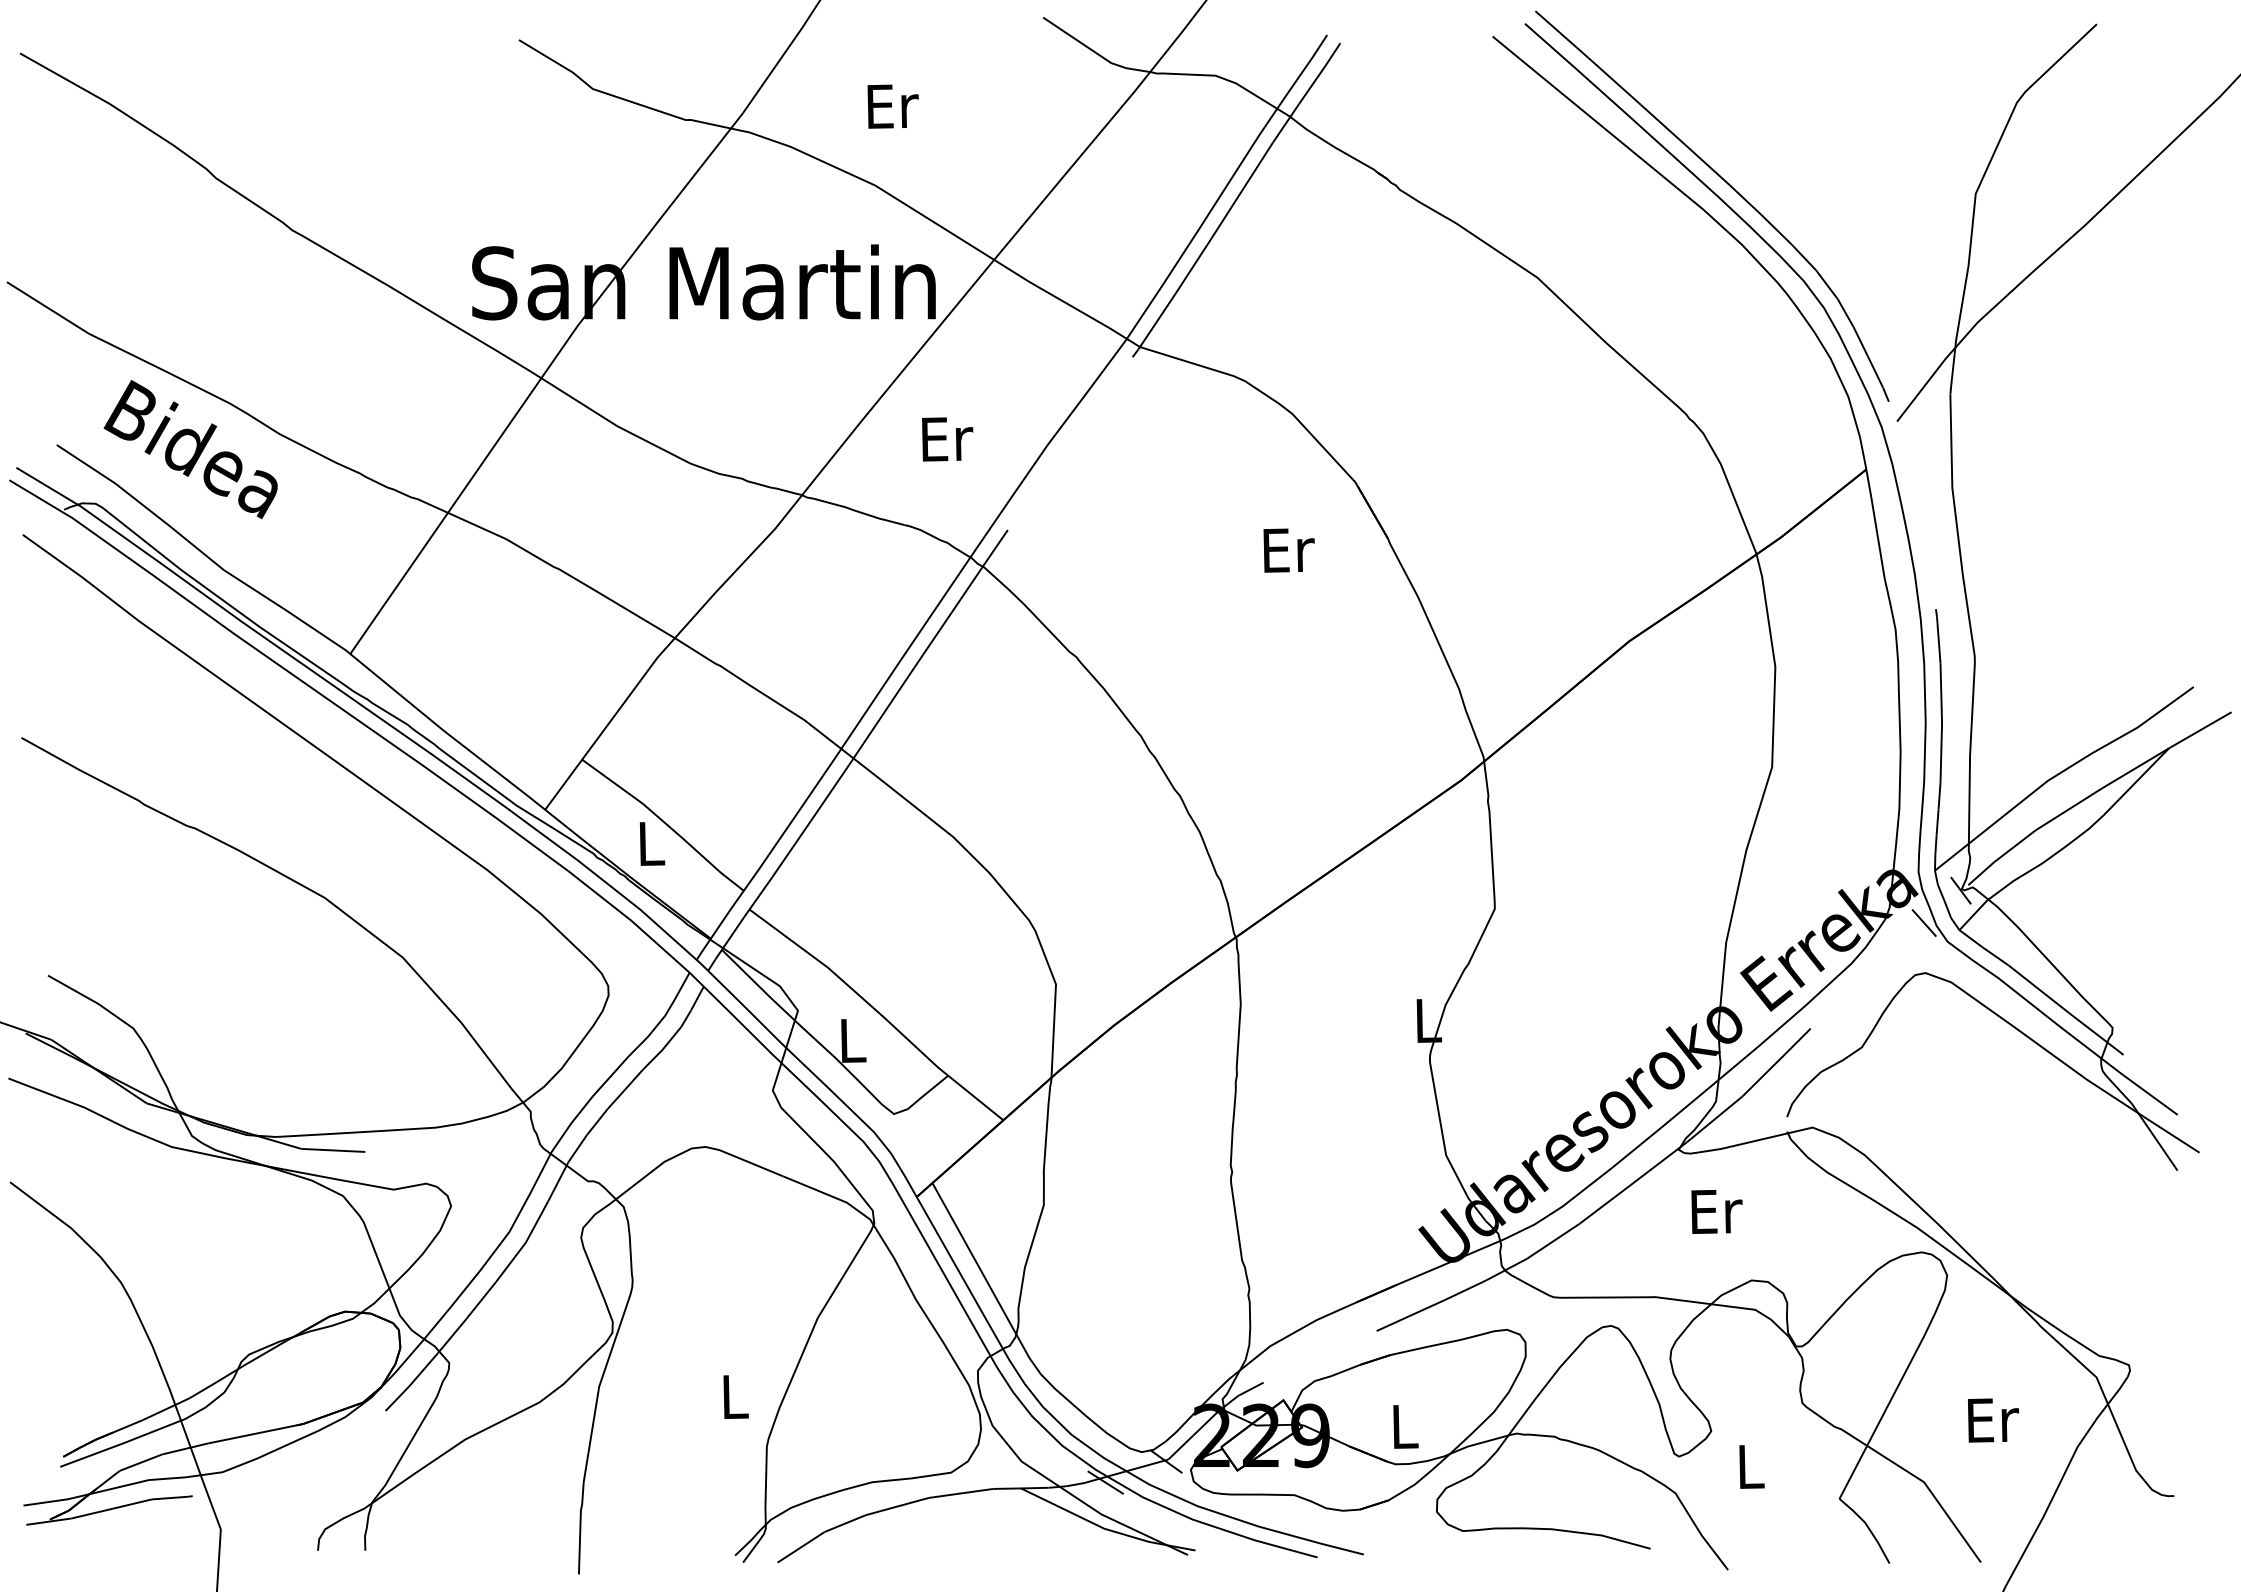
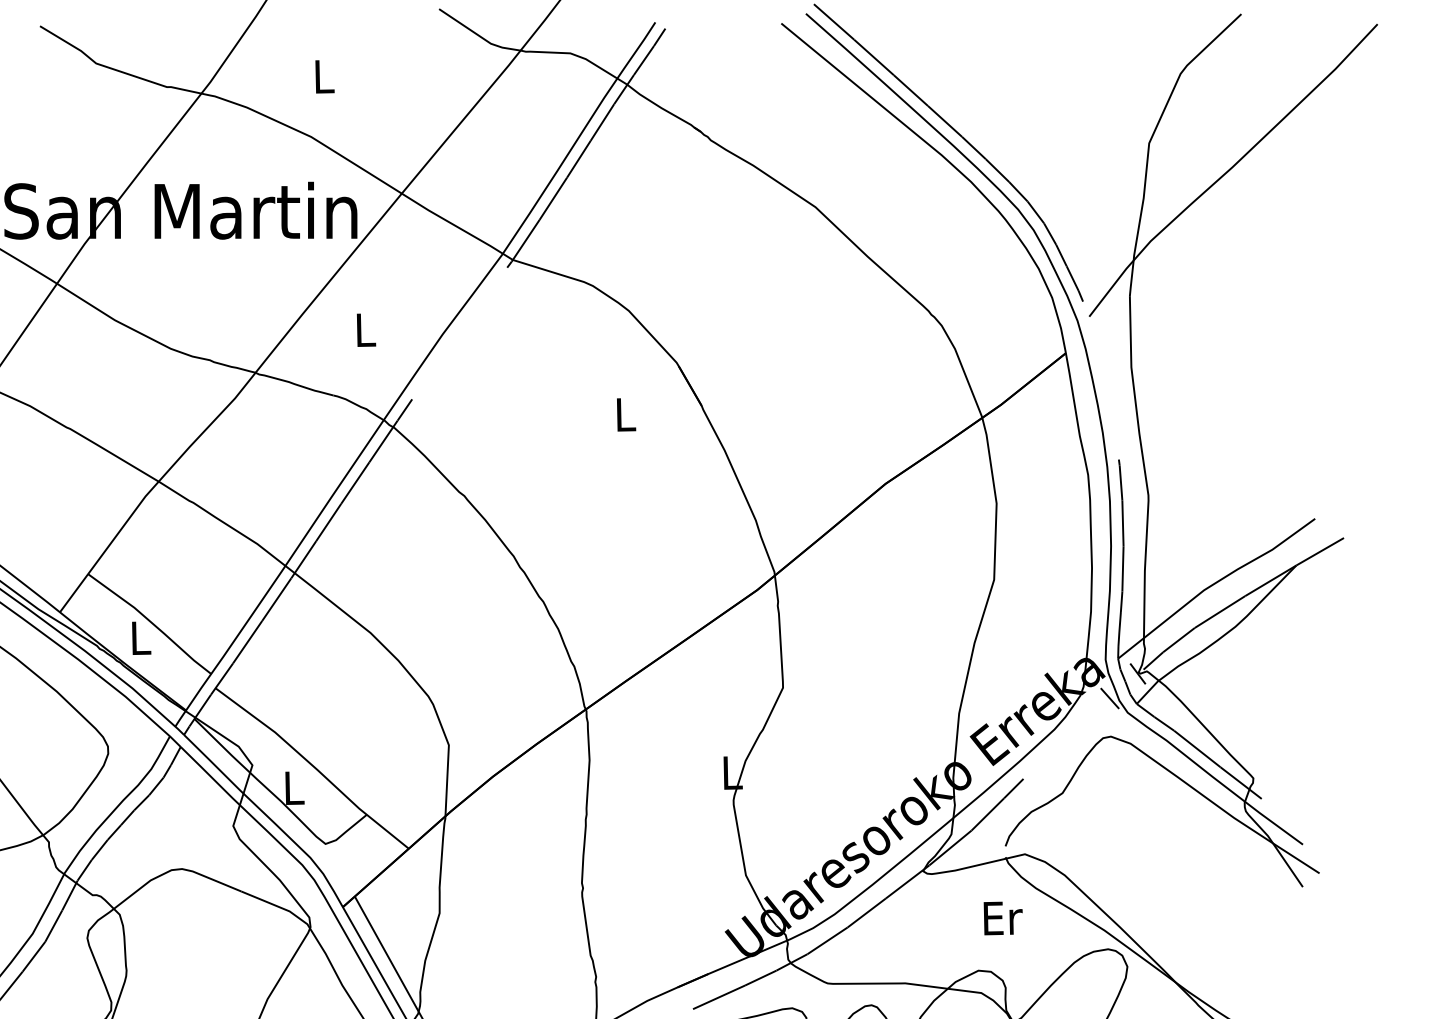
text: (892, 106) -> (324, 76), Er -> L
text: (947, 439) -> (366, 330), Er -> L
text: (1288, 550) -> (625, 414), Er -> L
text: (1716, 1211) -> (1002, 918), moved

